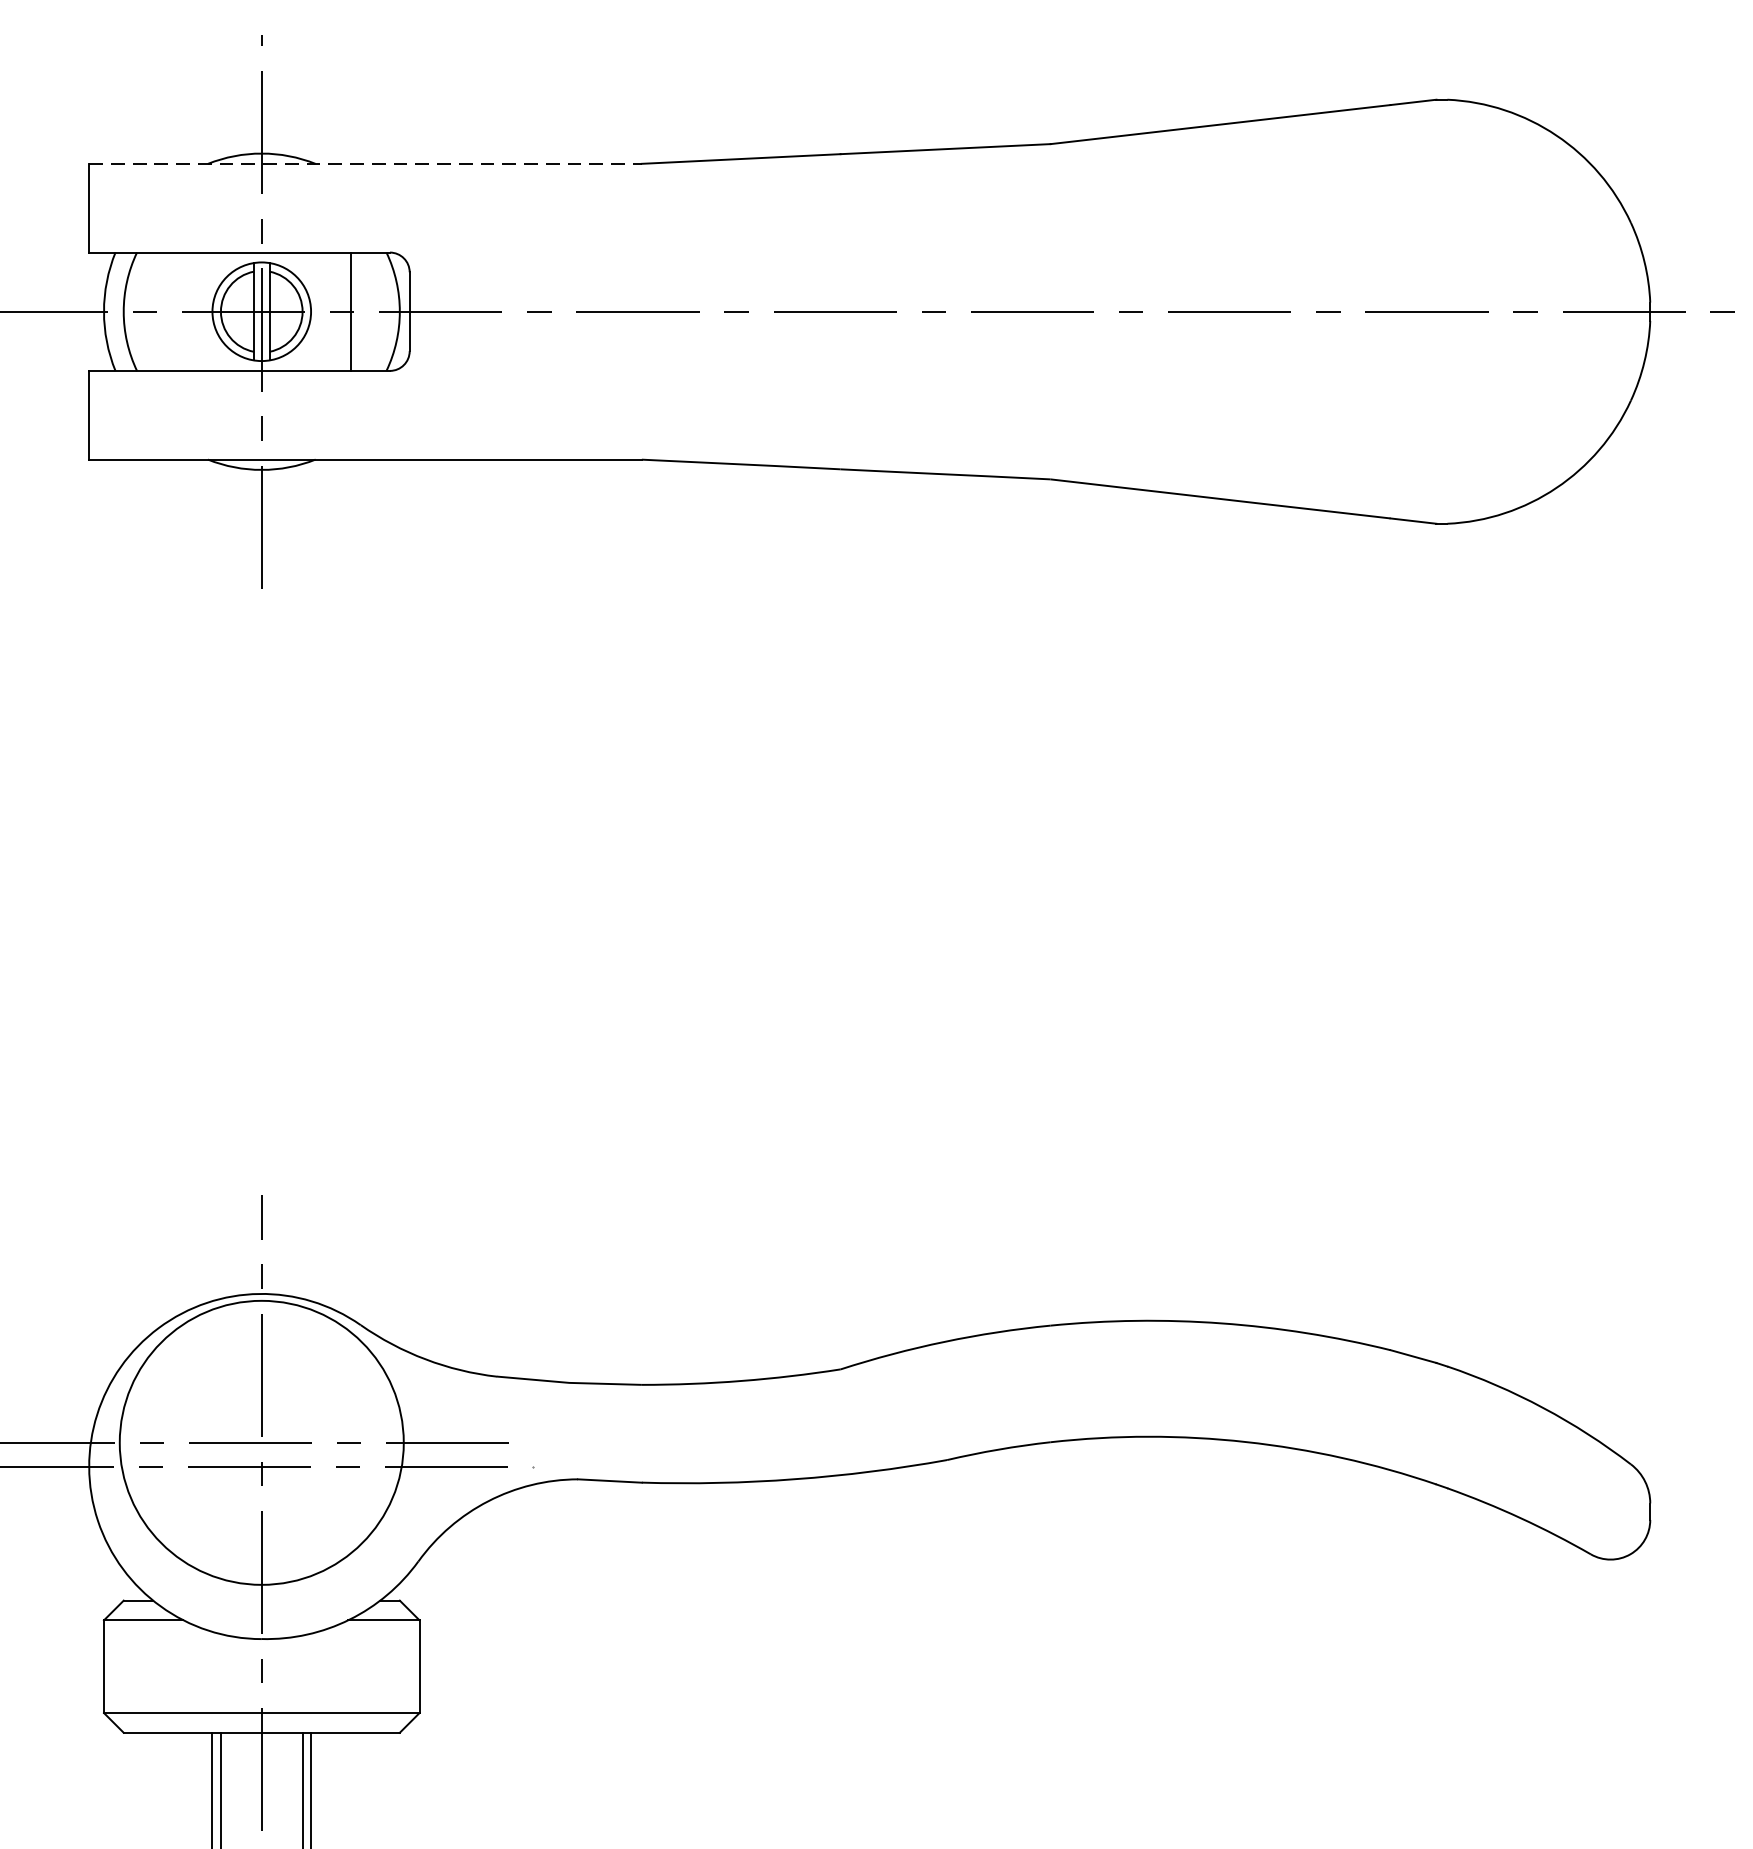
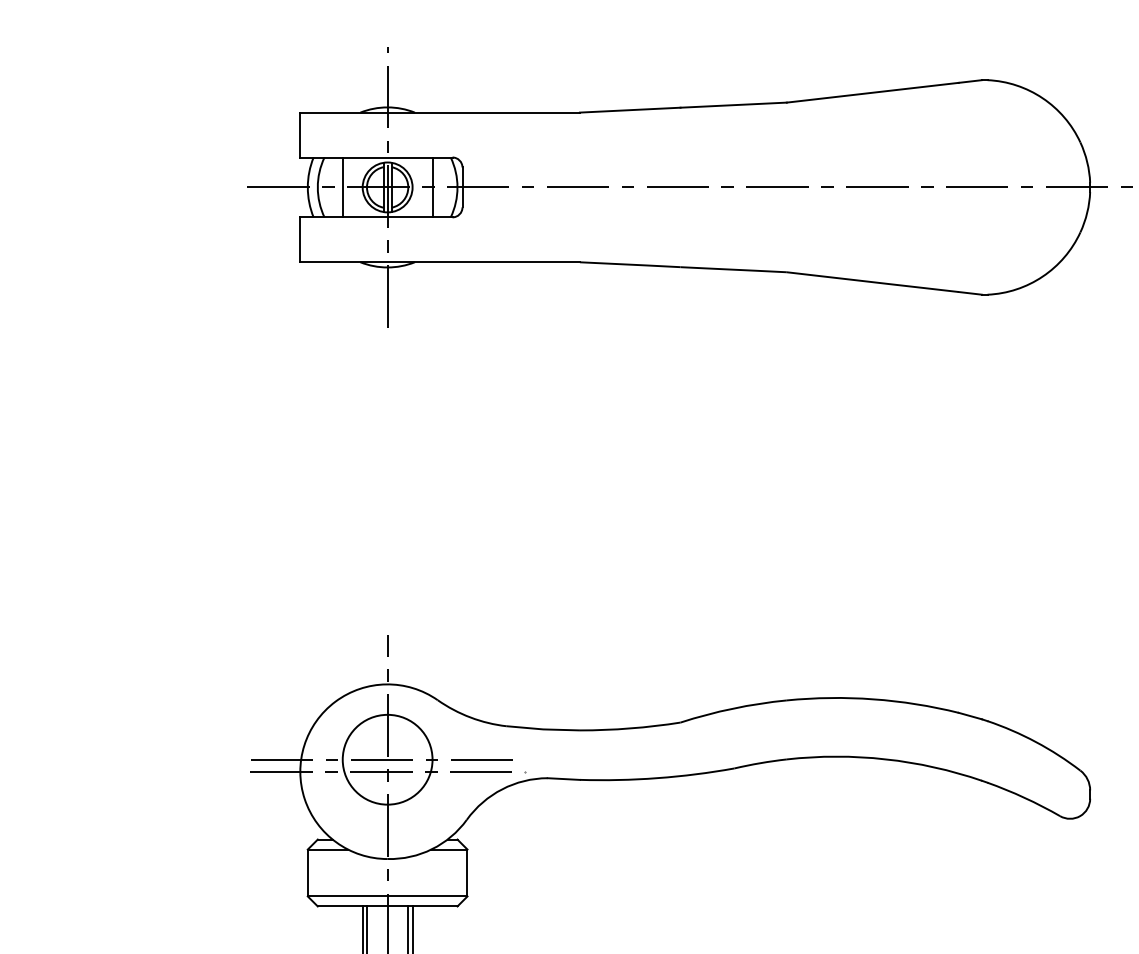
line: (366, 163) -> (440, 112), dashed -> solid
line: (172, 311) -> (342, 187), added
circle: (261, 1442) -> (387, 759), size x0.62

